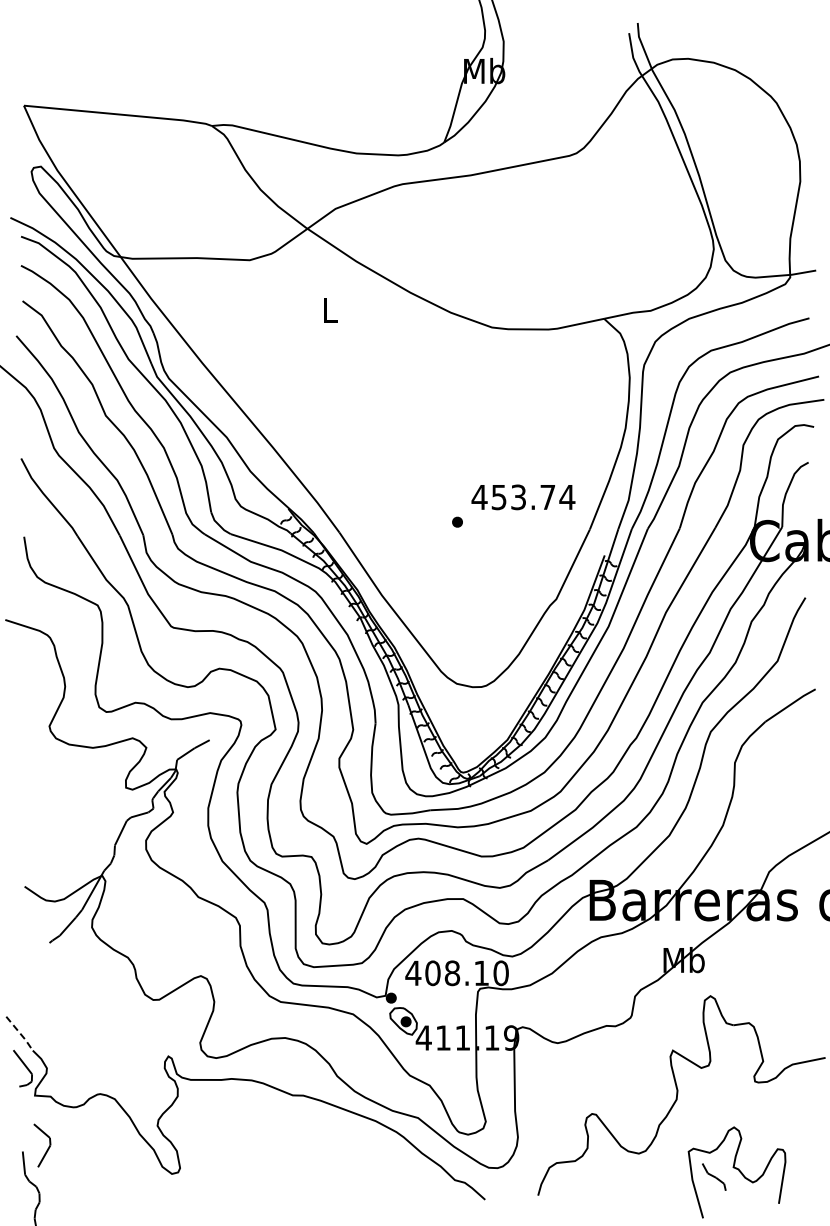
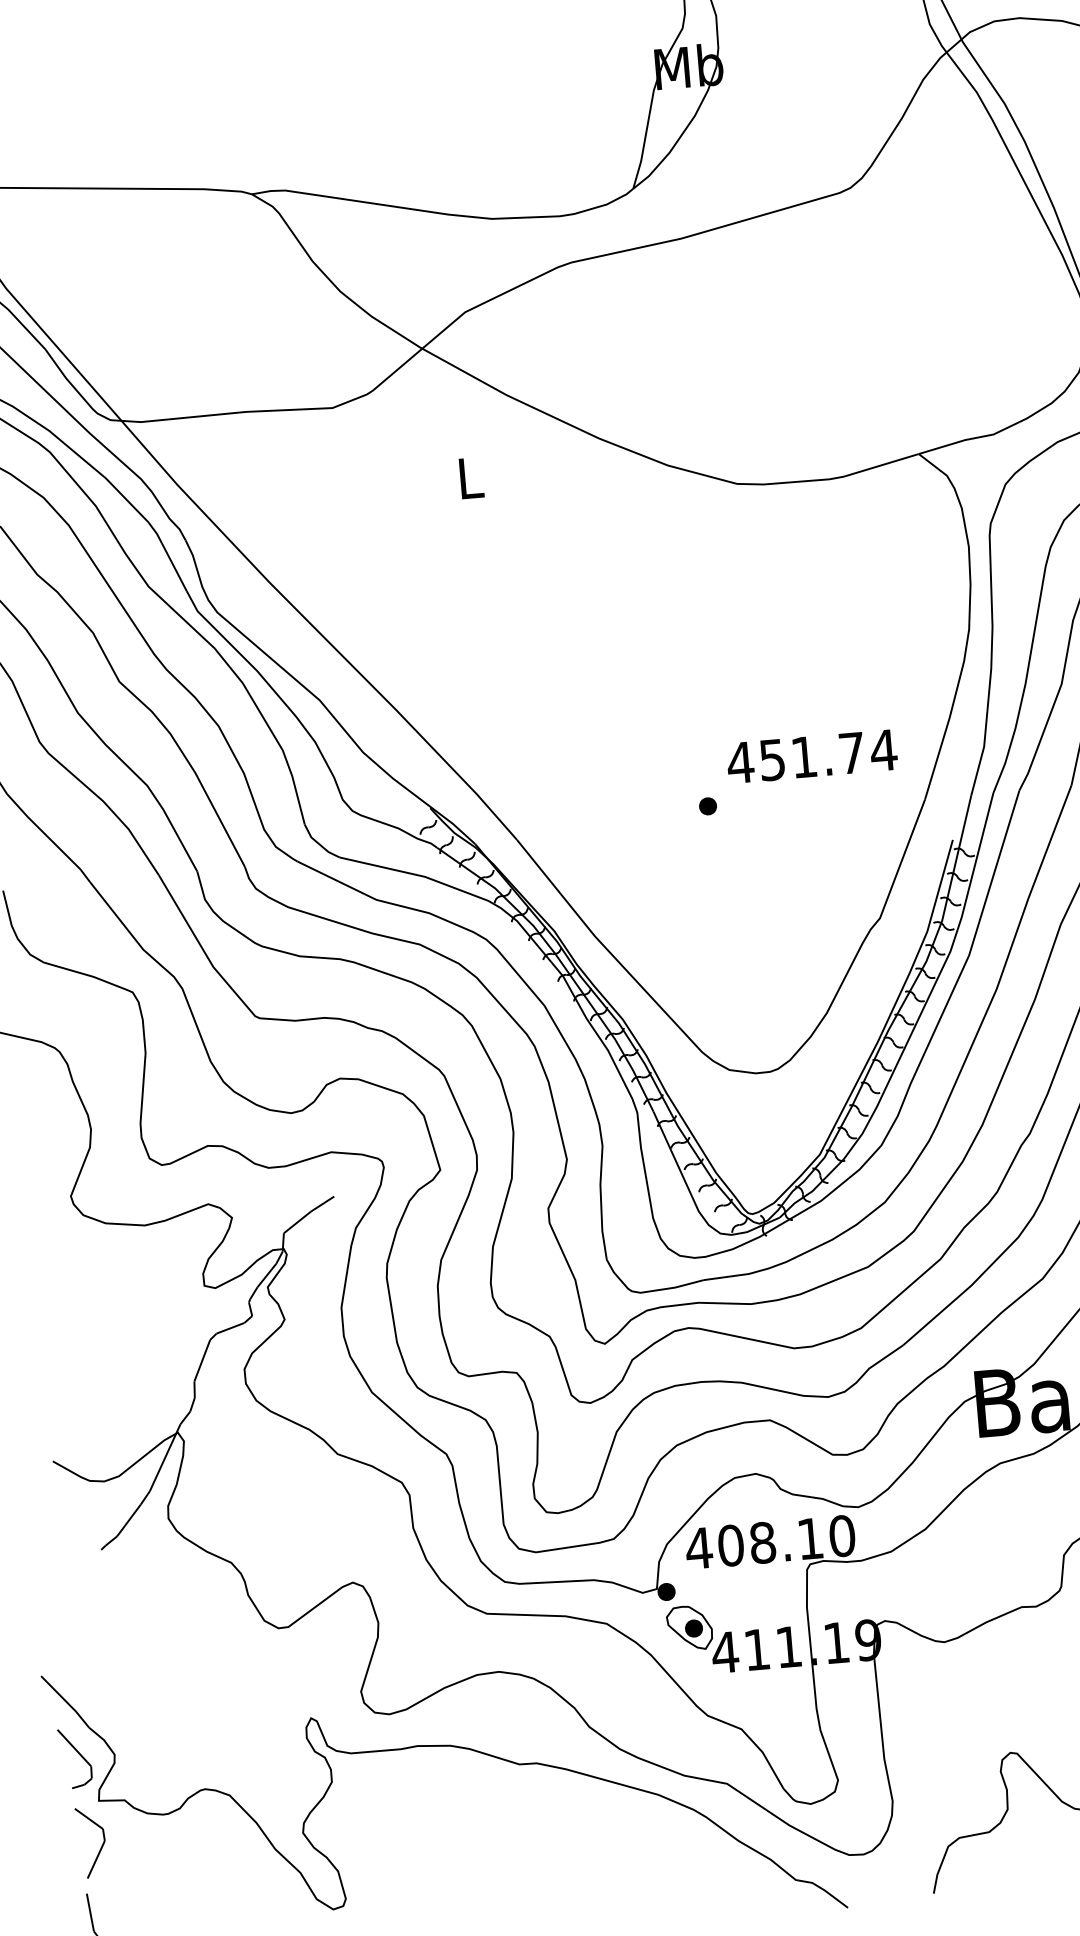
text: (518, 497) -> (804, 757), 453.74 -> 451.74
line: (20, 1033) -> (66, 1701), dashed -> solid
line: (47, 1148) -> (100, 1846), moved

